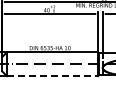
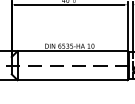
line: (52, 76) -> (72, 80), dashed -> solid

